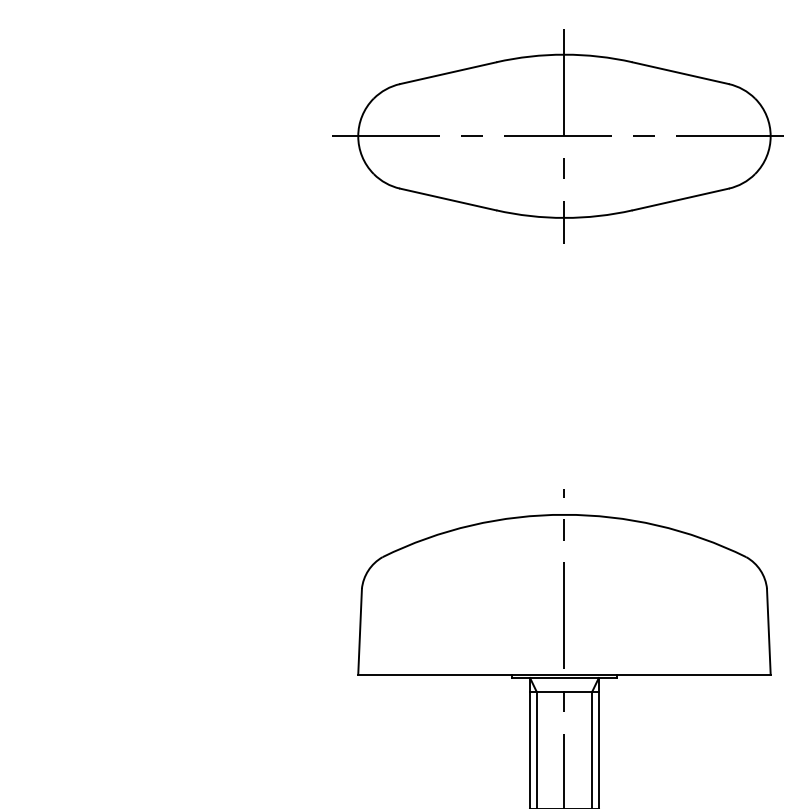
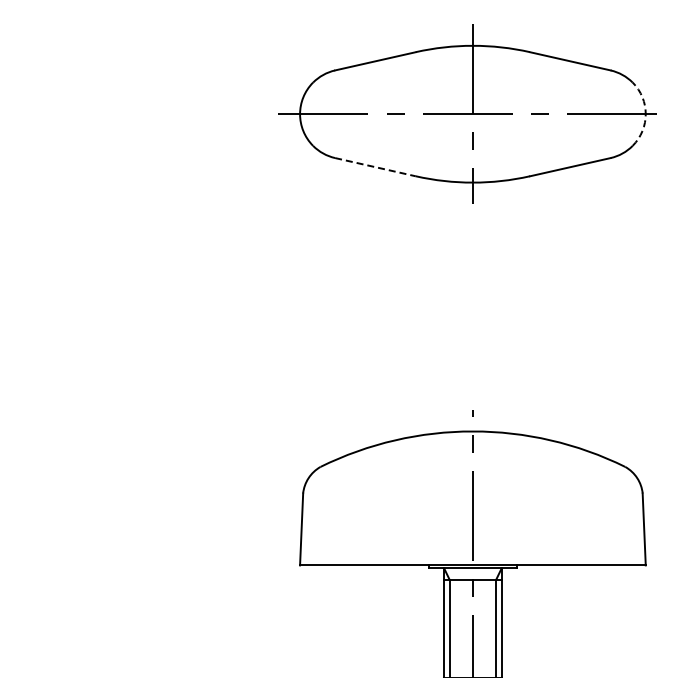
arc: (770, 136) -> (645, 114), solid -> dashed
line: (448, 199) -> (375, 167), solid -> dashed

